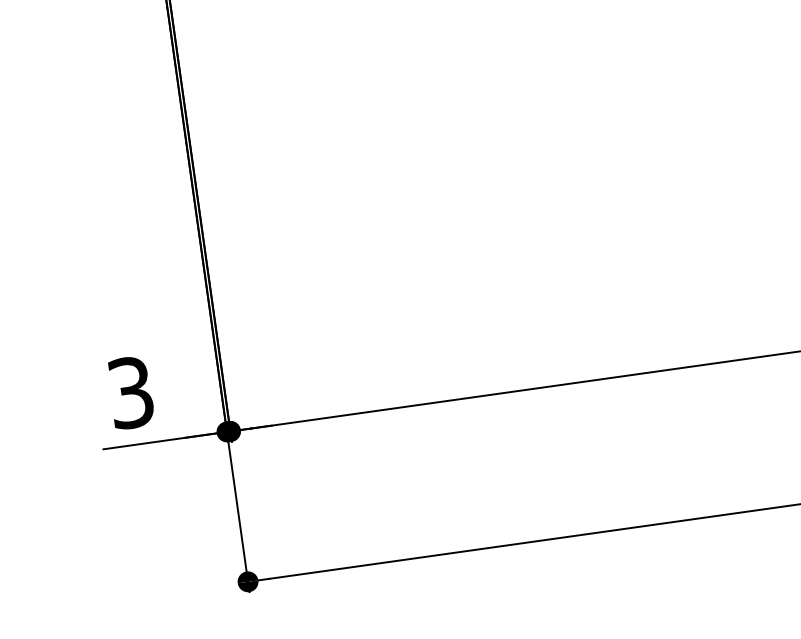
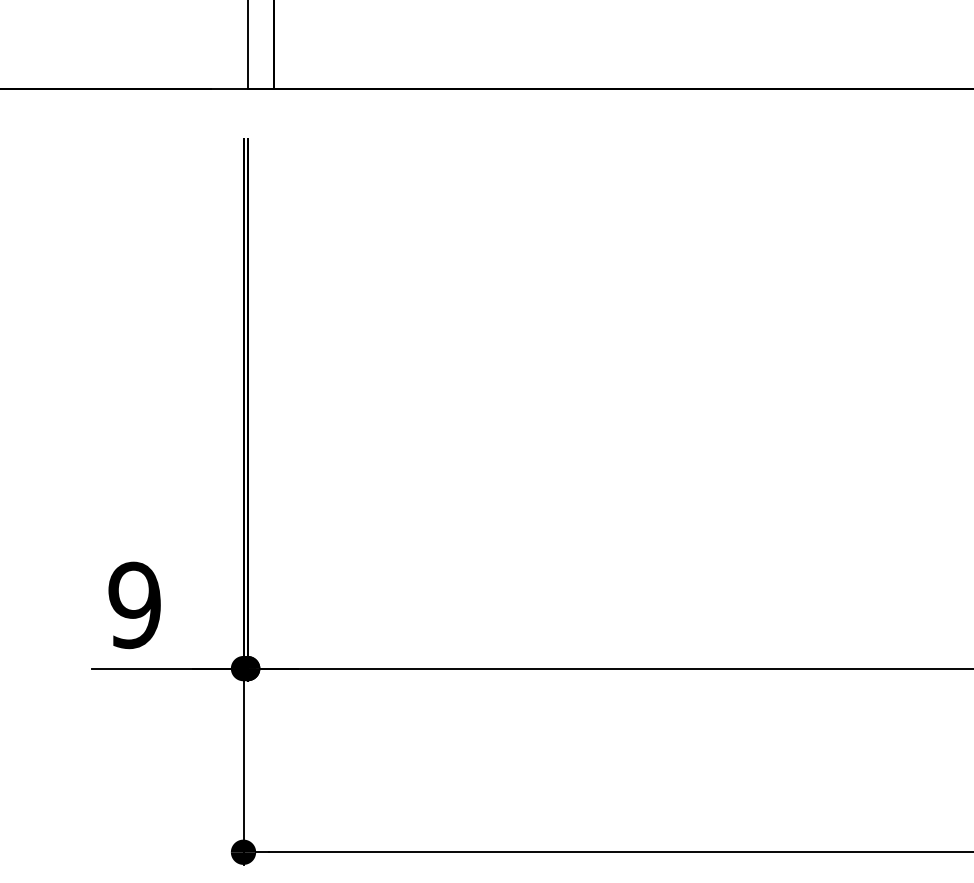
text: (130, 392) -> (134, 604), 3 -> 9

